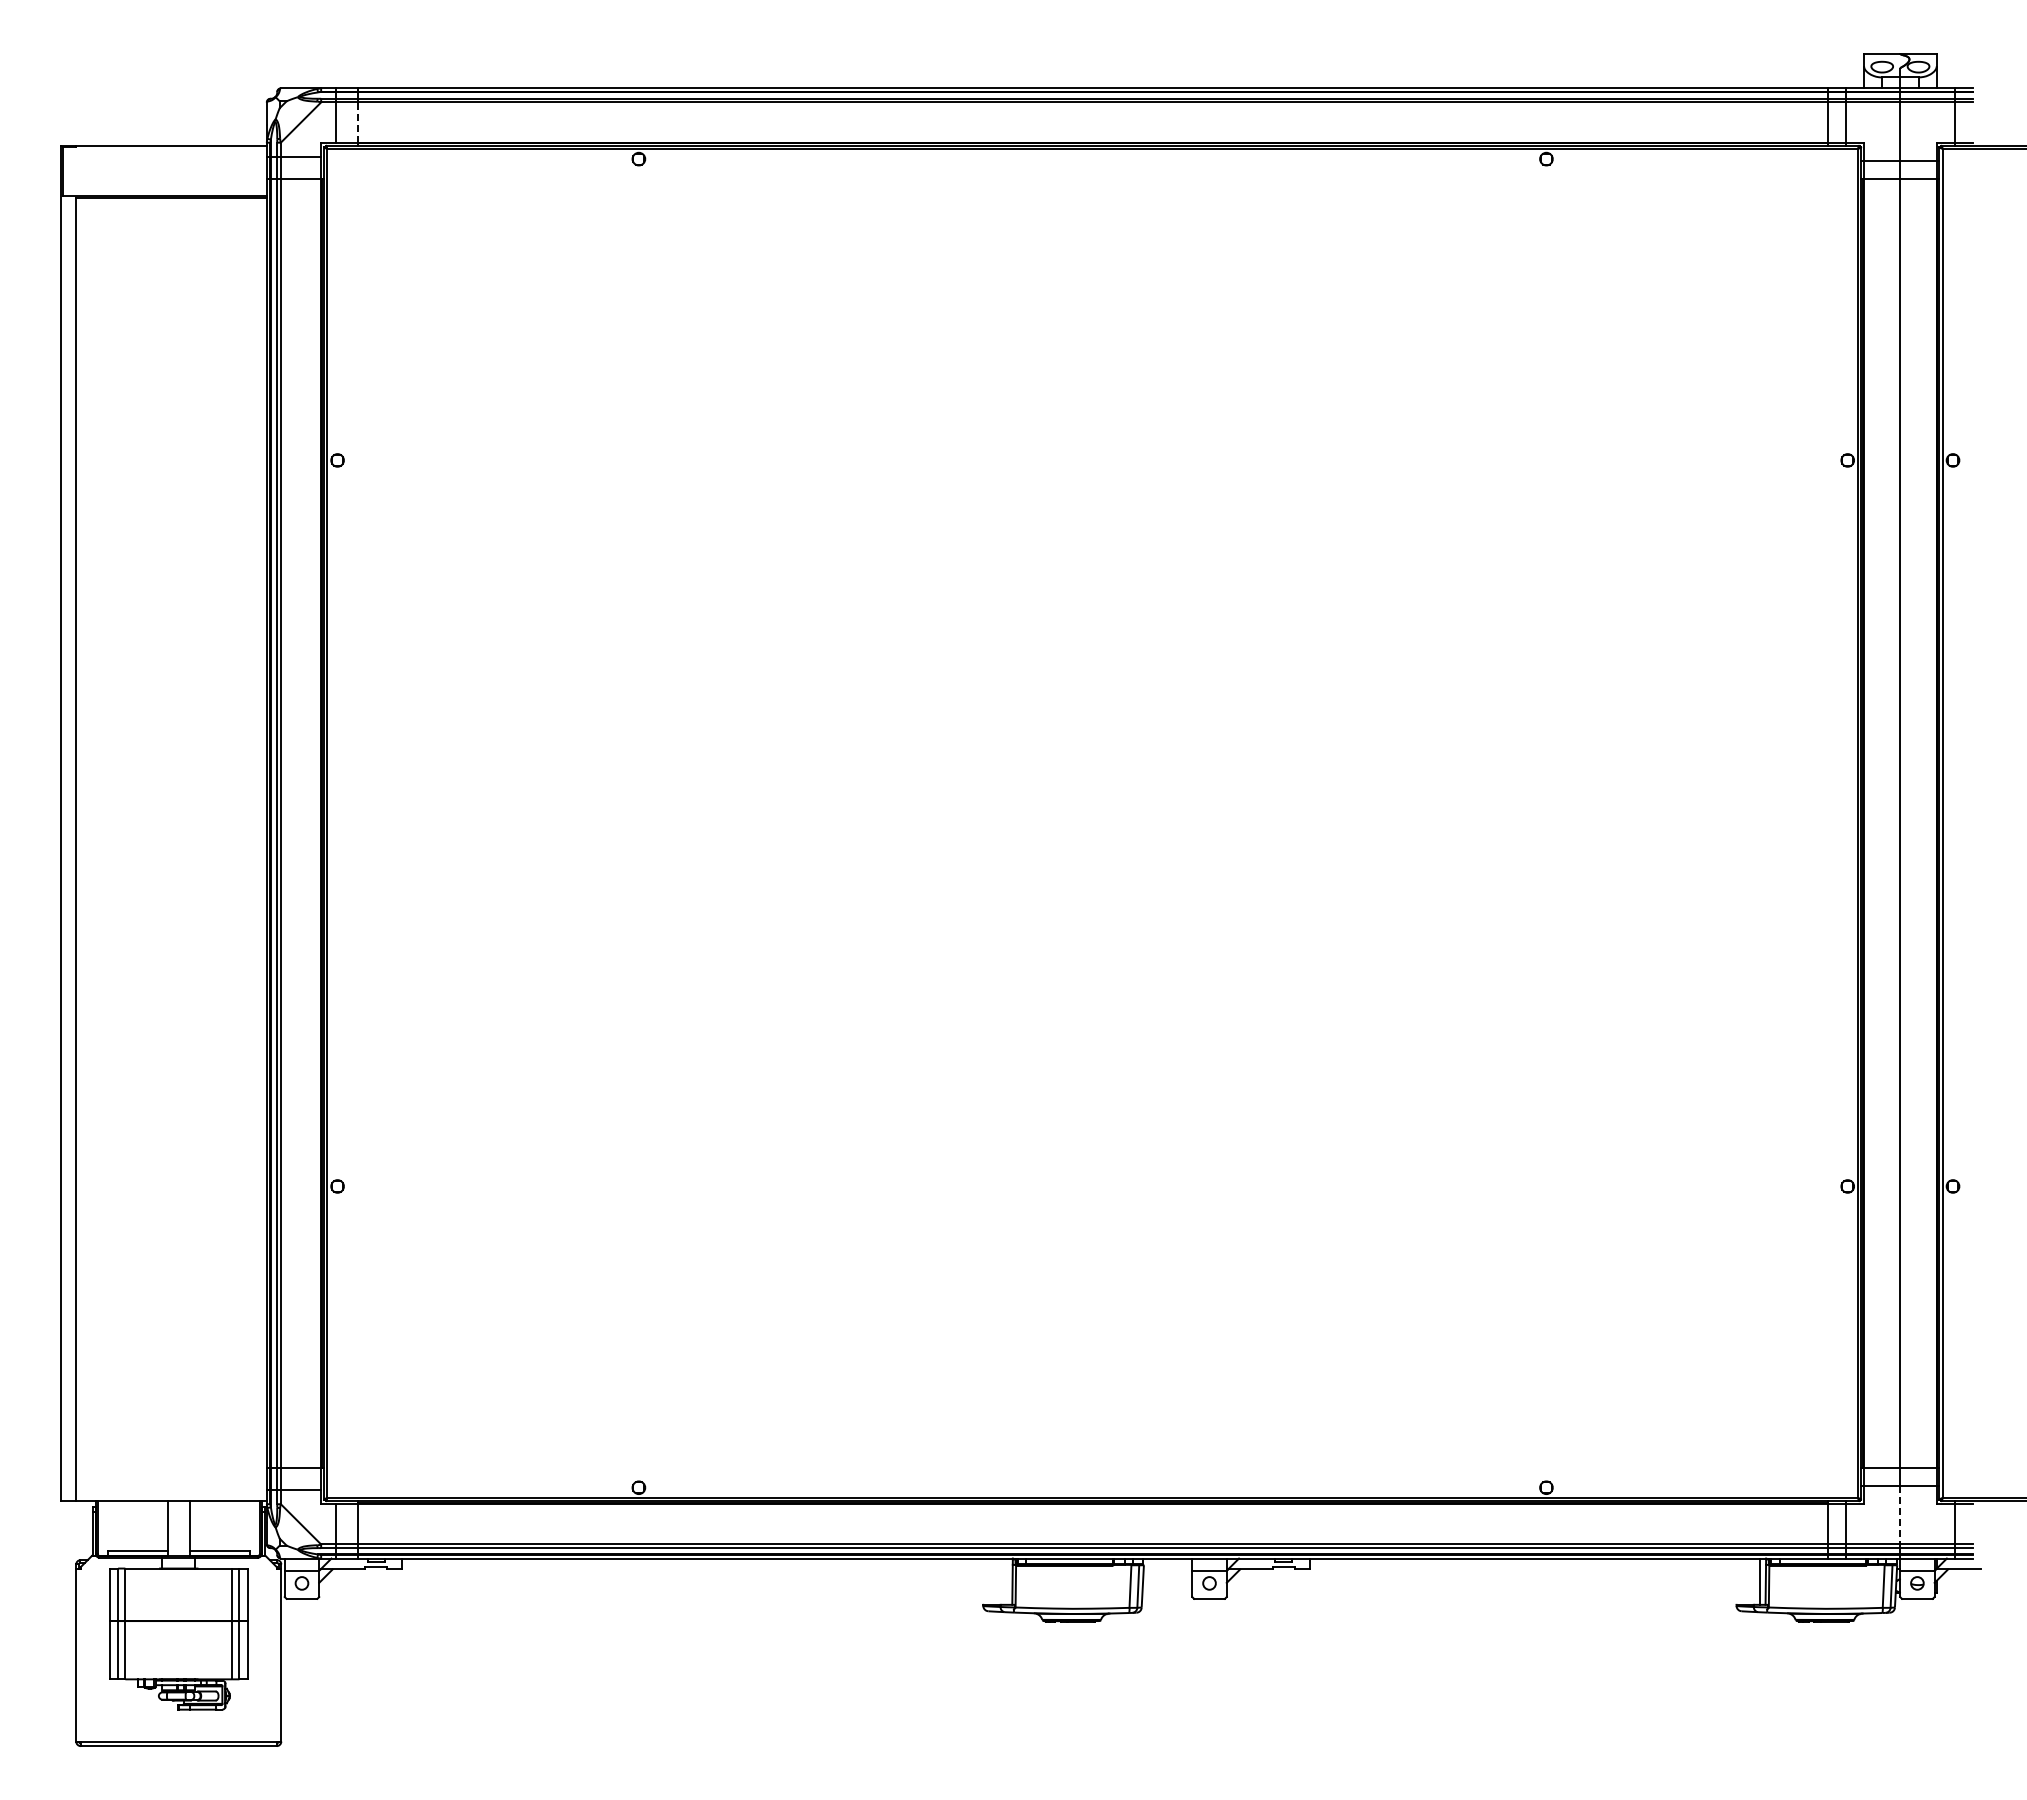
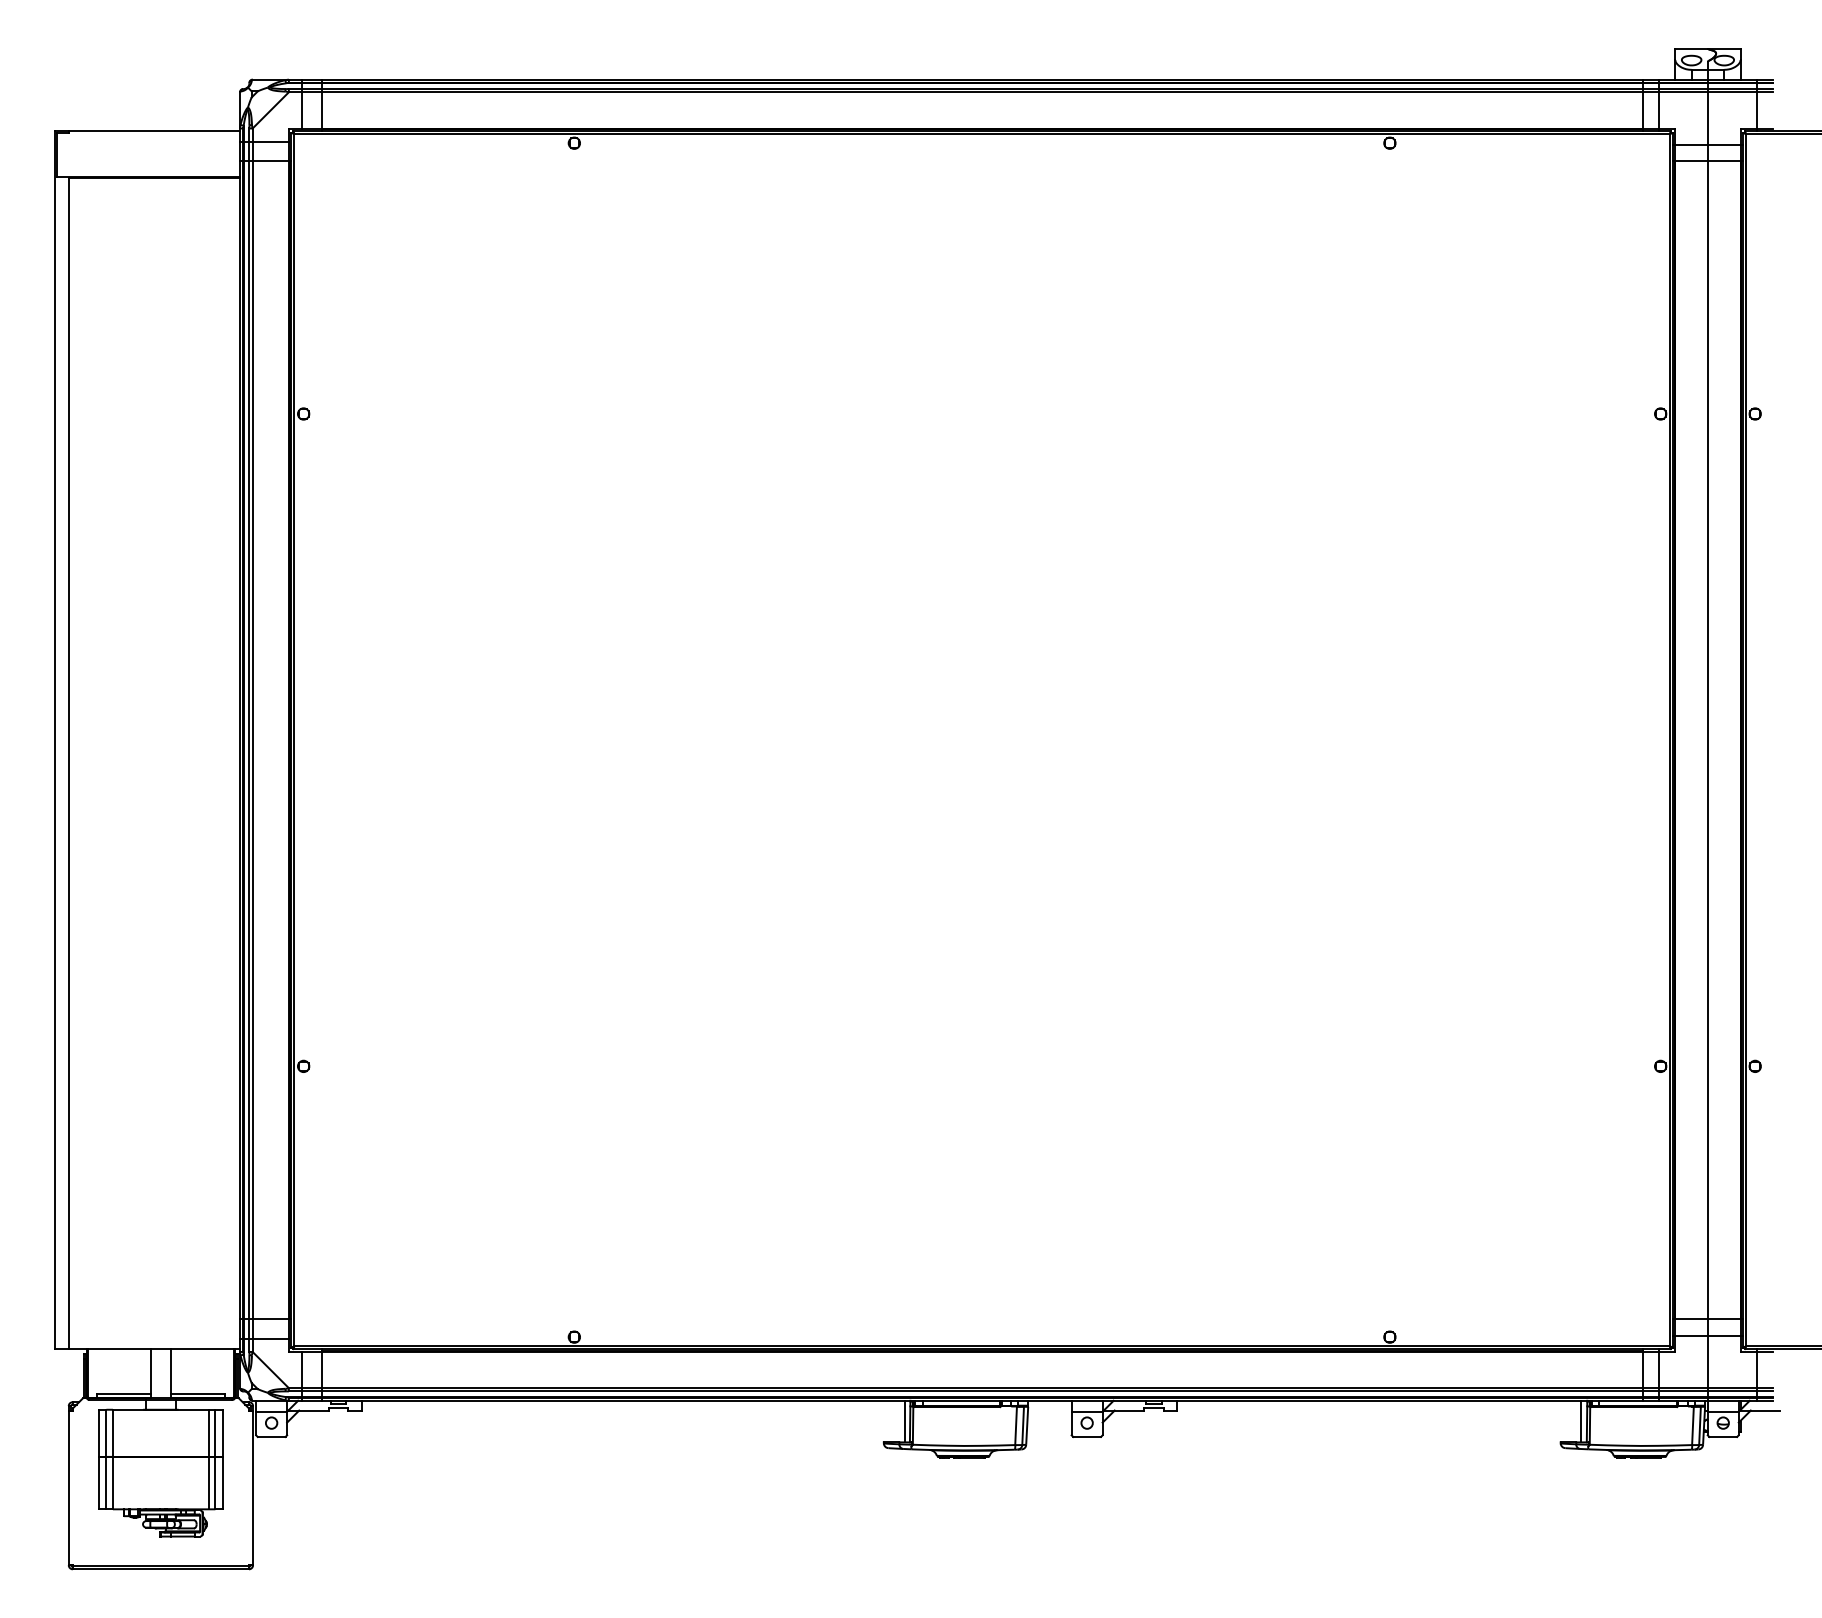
line: (357, 122) -> (321, 110), dashed -> solid
line: (1900, 1515) -> (1708, 1362), dashed -> solid
line: (1006, 1581) -> (904, 1421), added

